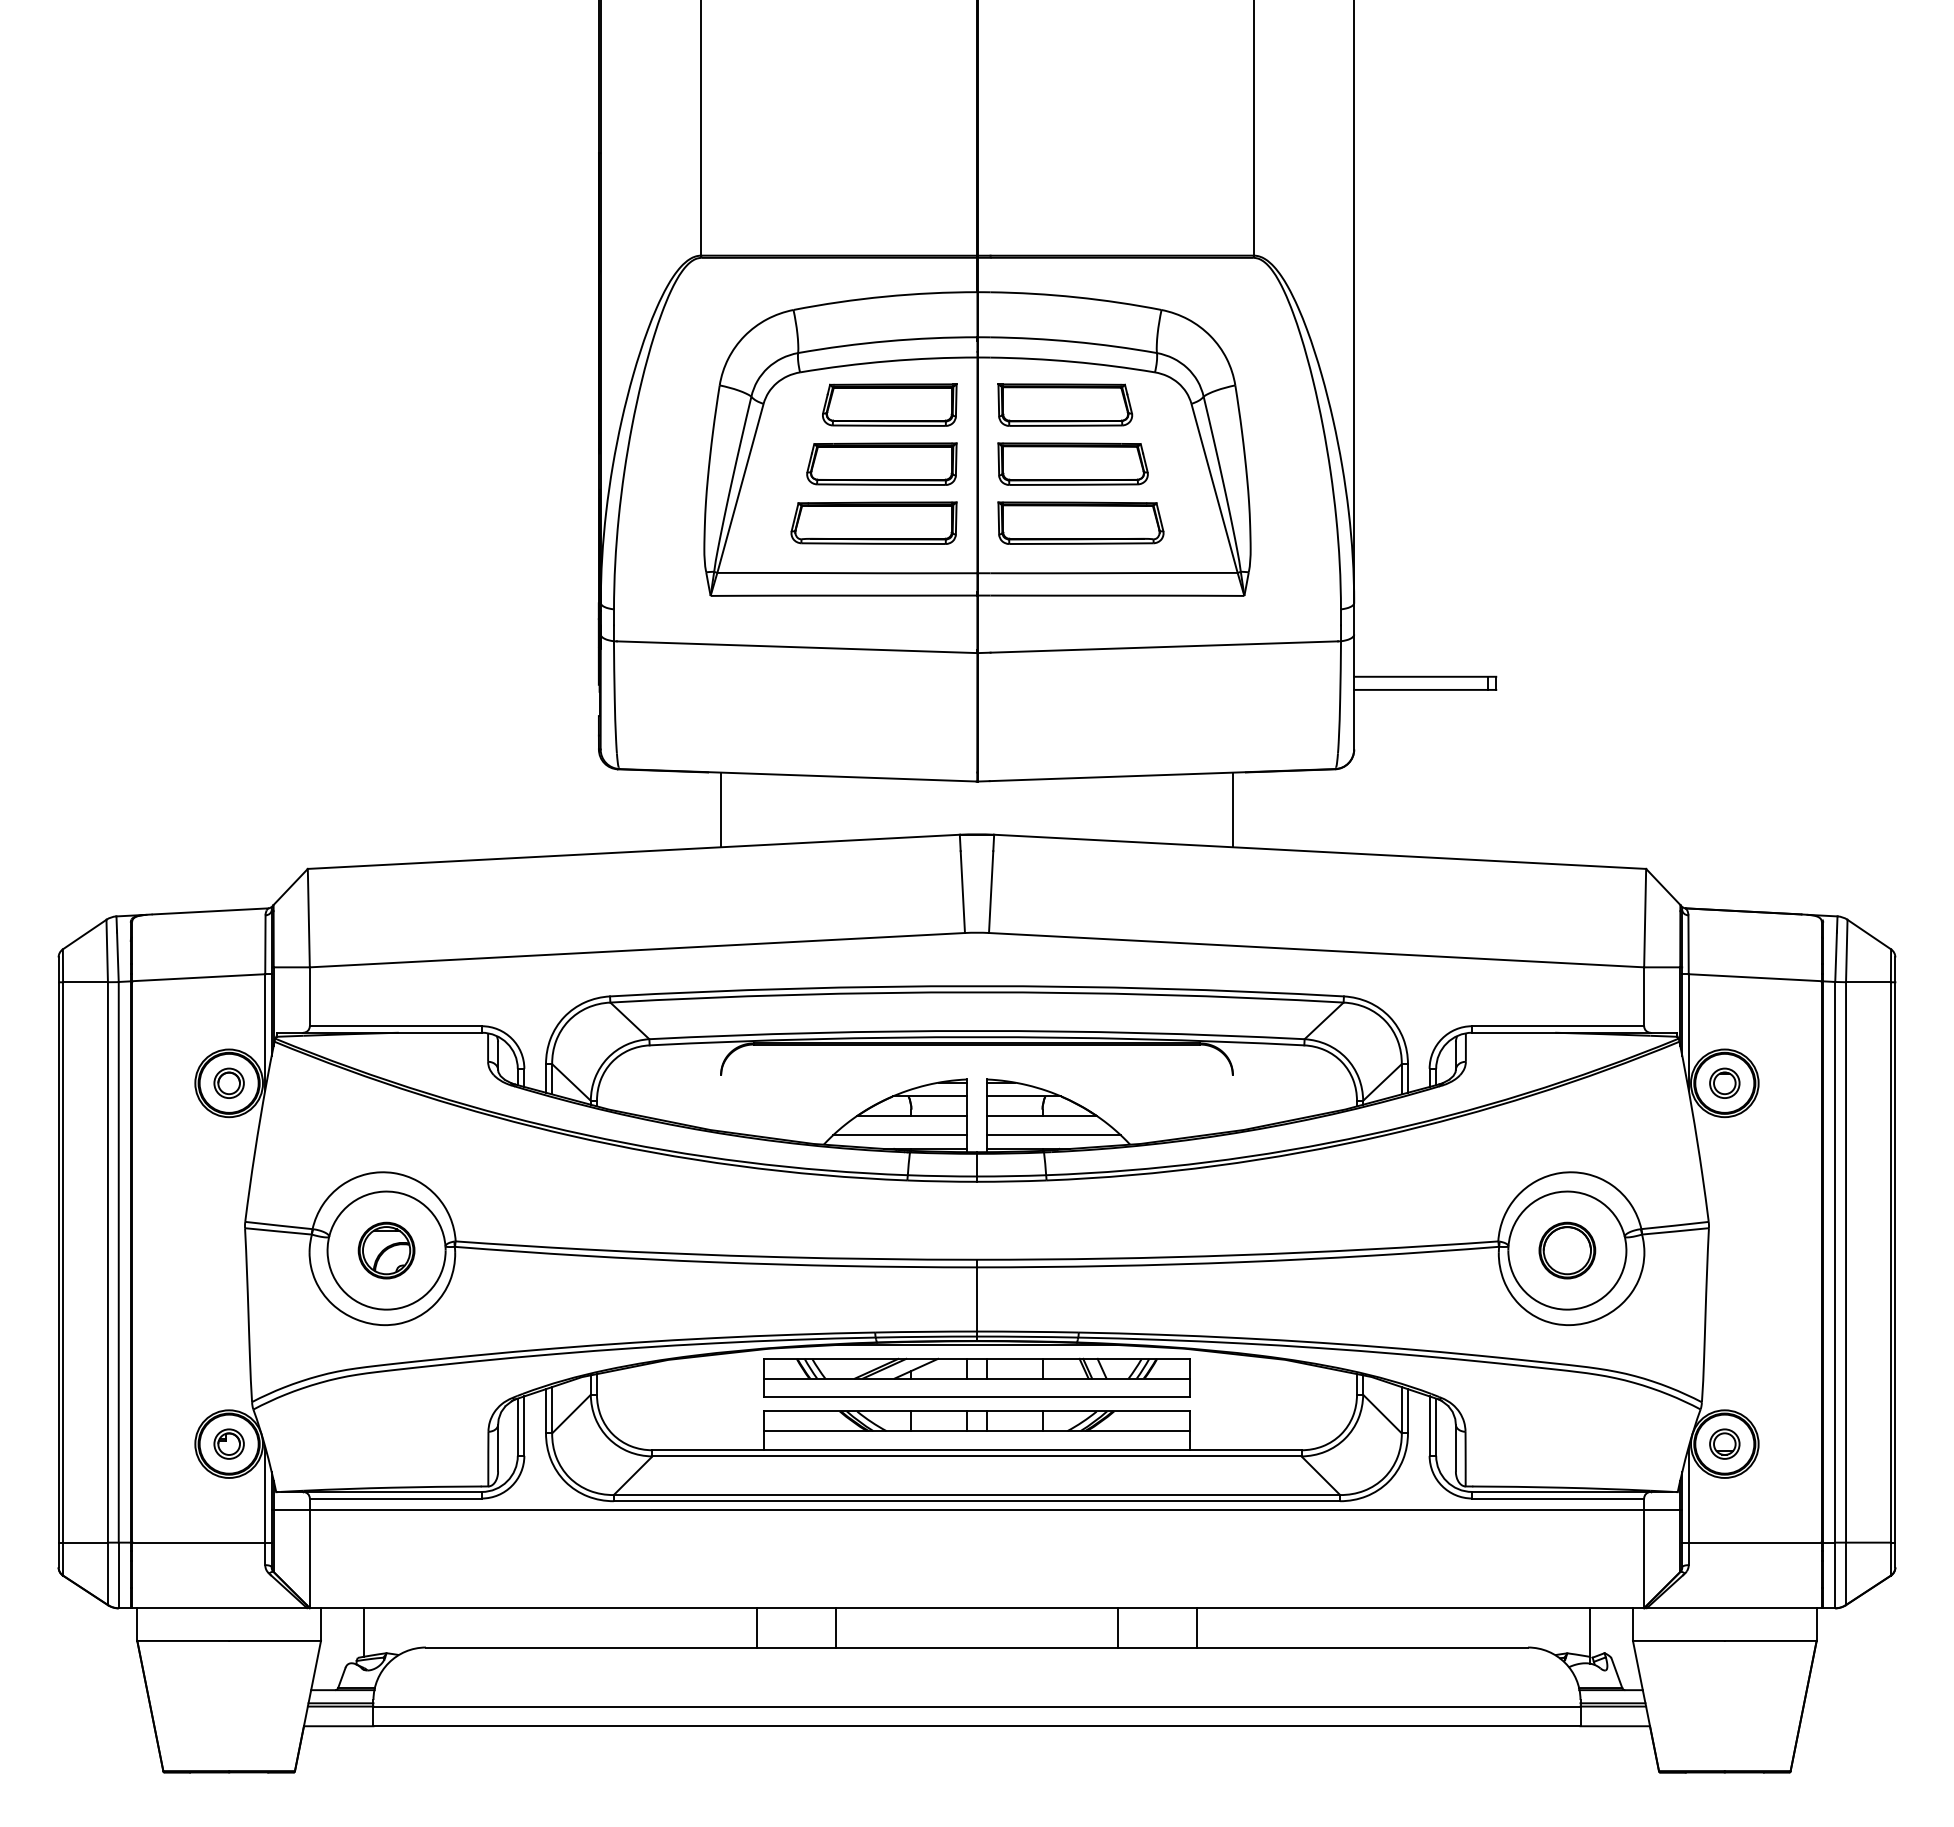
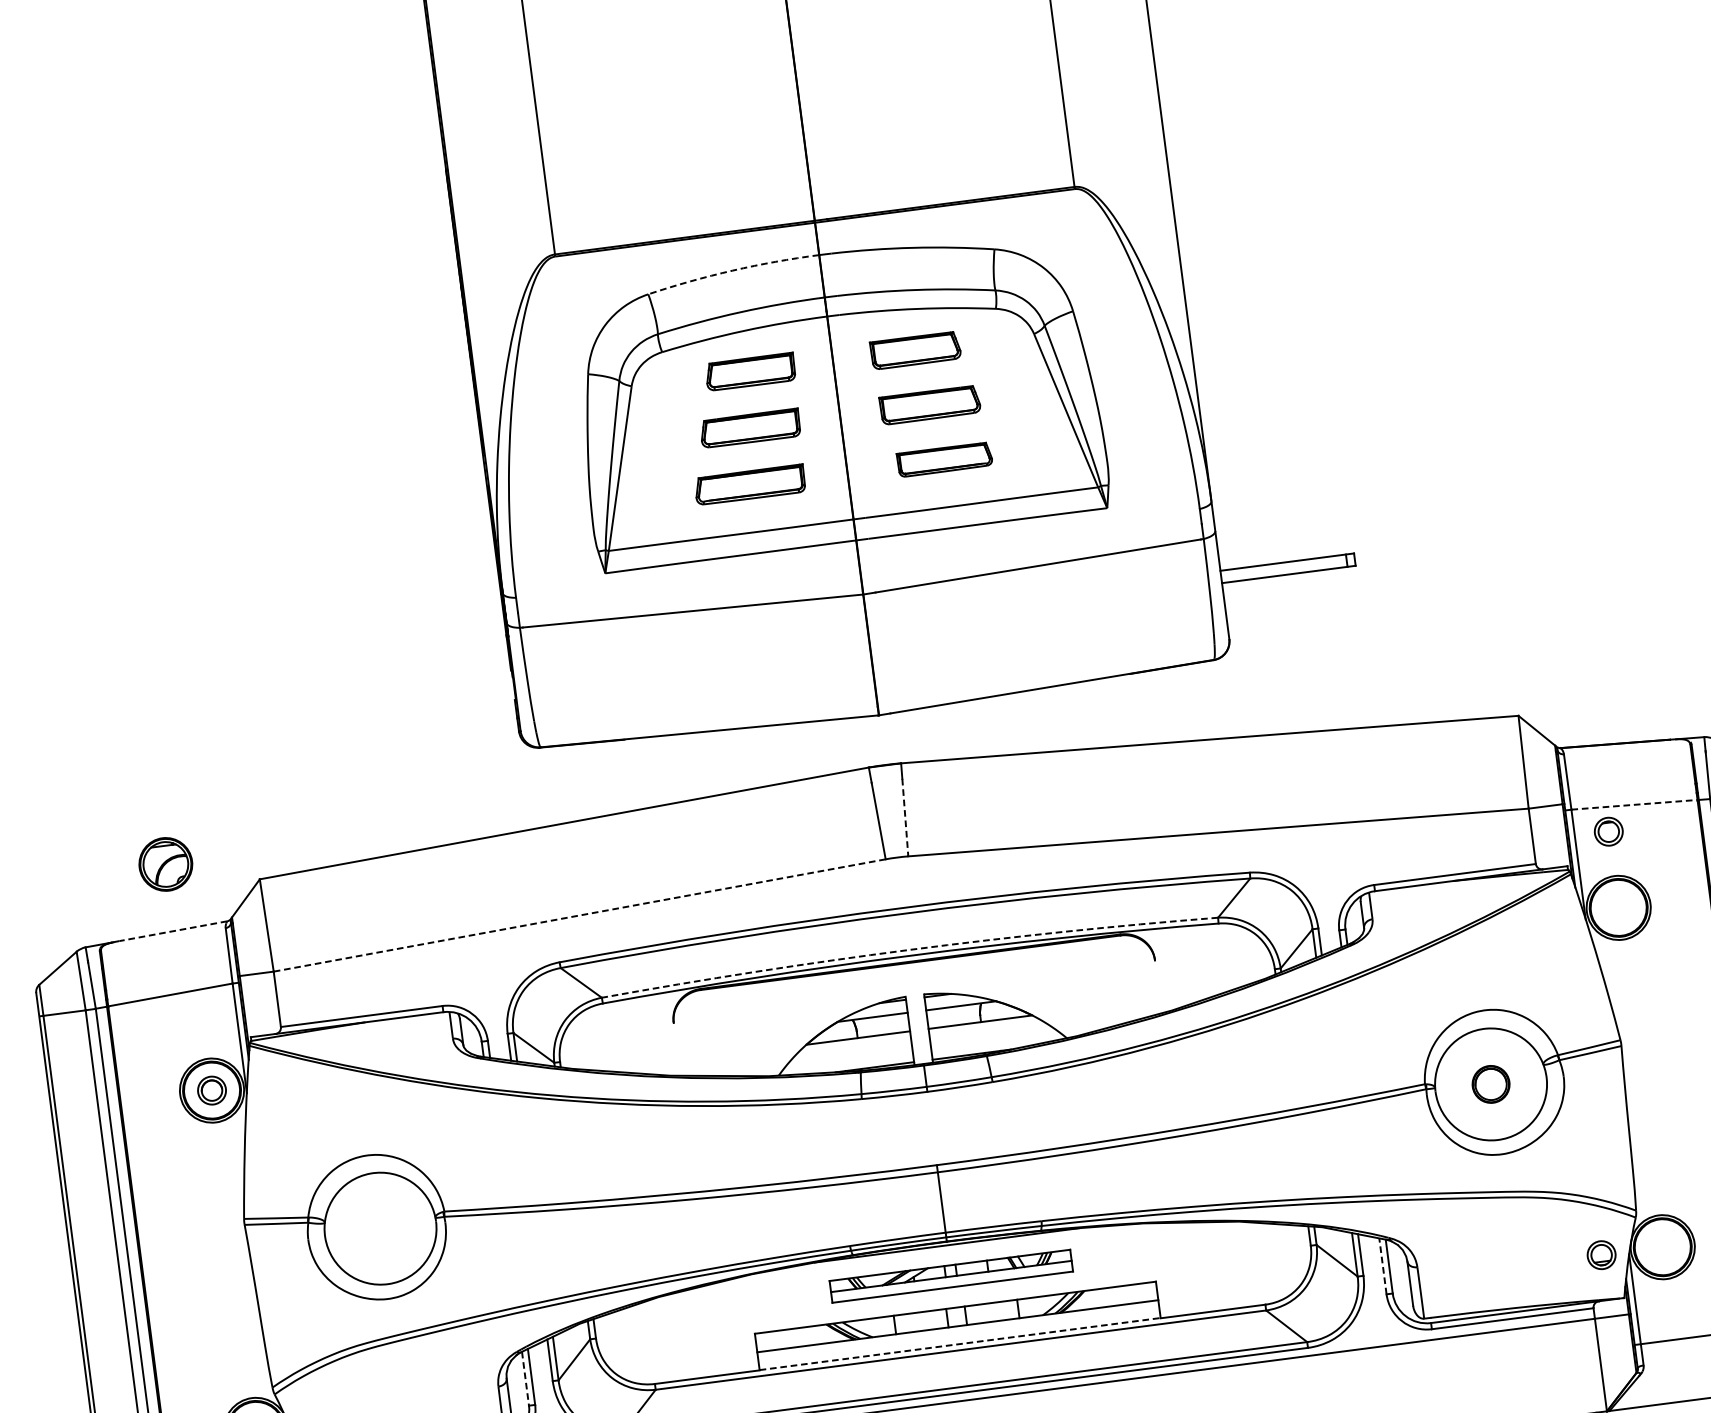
arc: (885, 296) -> (733, 270), solid -> dashed
part: (889, 404) -> (750, 371), size x0.7
part: (1065, 404) -> (915, 349), size x0.7
part: (881, 463) -> (749, 427), size x0.7
part: (1072, 463) -> (929, 404), size x0.7
part: (873, 522) -> (749, 484), size x0.7
part: (1080, 522) -> (944, 459), size x0.6
line: (721, 809) -> (641, 772), removed
line: (1232, 809) -> (1122, 710), removed
line: (991, 892) -> (905, 817), solid -> dashed
line: (210, 911) -> (173, 931), solid -> dashed
line: (636, 950) -> (578, 915), solid -> dashed
line: (1755, 977) -> (1634, 804), solid -> dashed
arc: (977, 1030) -> (909, 949), solid -> dashed
part: (1724, 1082) -> (1608, 830), moved
line: (900, 1135) -> (849, 1057), removed
line: (1053, 1135) -> (993, 1038), removed
part: (386, 1250) -> (165, 864), moved
part: (1567, 1250) -> (1491, 1084), size x0.7
part: (976, 1377) -> (950, 1275), size x0.6
line: (1429, 1426) -> (1382, 1266), solid -> dashed
line: (517, 1427) -> (525, 1379), solid -> dashed
part: (1724, 1443) -> (1601, 1254), moved
line: (977, 1449) -> (960, 1343), solid -> dashed

